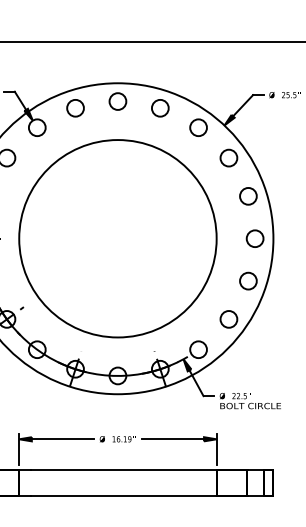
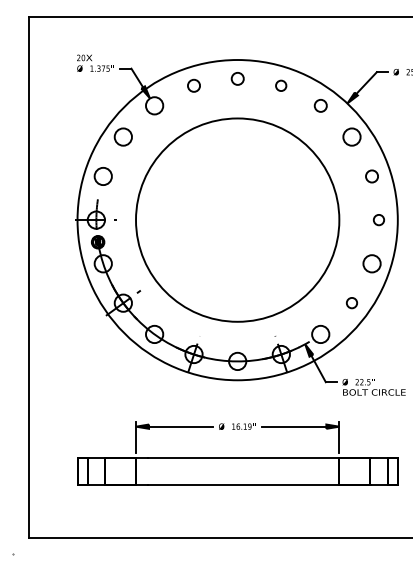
circle: (117, 101) -> (237, 78), size x0.7
circle: (75, 108) -> (193, 85), size x0.7
circle: (159, 108) -> (280, 85), size x0.6
circle: (198, 127) -> (320, 105), size x0.7
circle: (247, 196) -> (371, 176), size x0.7
circle: (254, 238) -> (378, 219), size x0.6
circle: (228, 318) -> (351, 302), size x0.6

